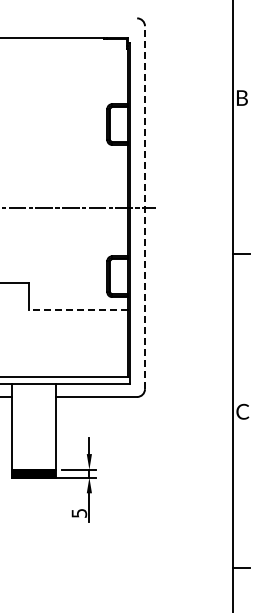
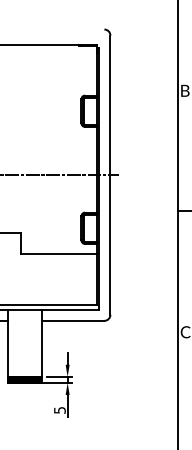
line: (144, 207) -> (110, 175), dashed -> solid
line: (77, 309) -> (58, 253), dashed -> solid

